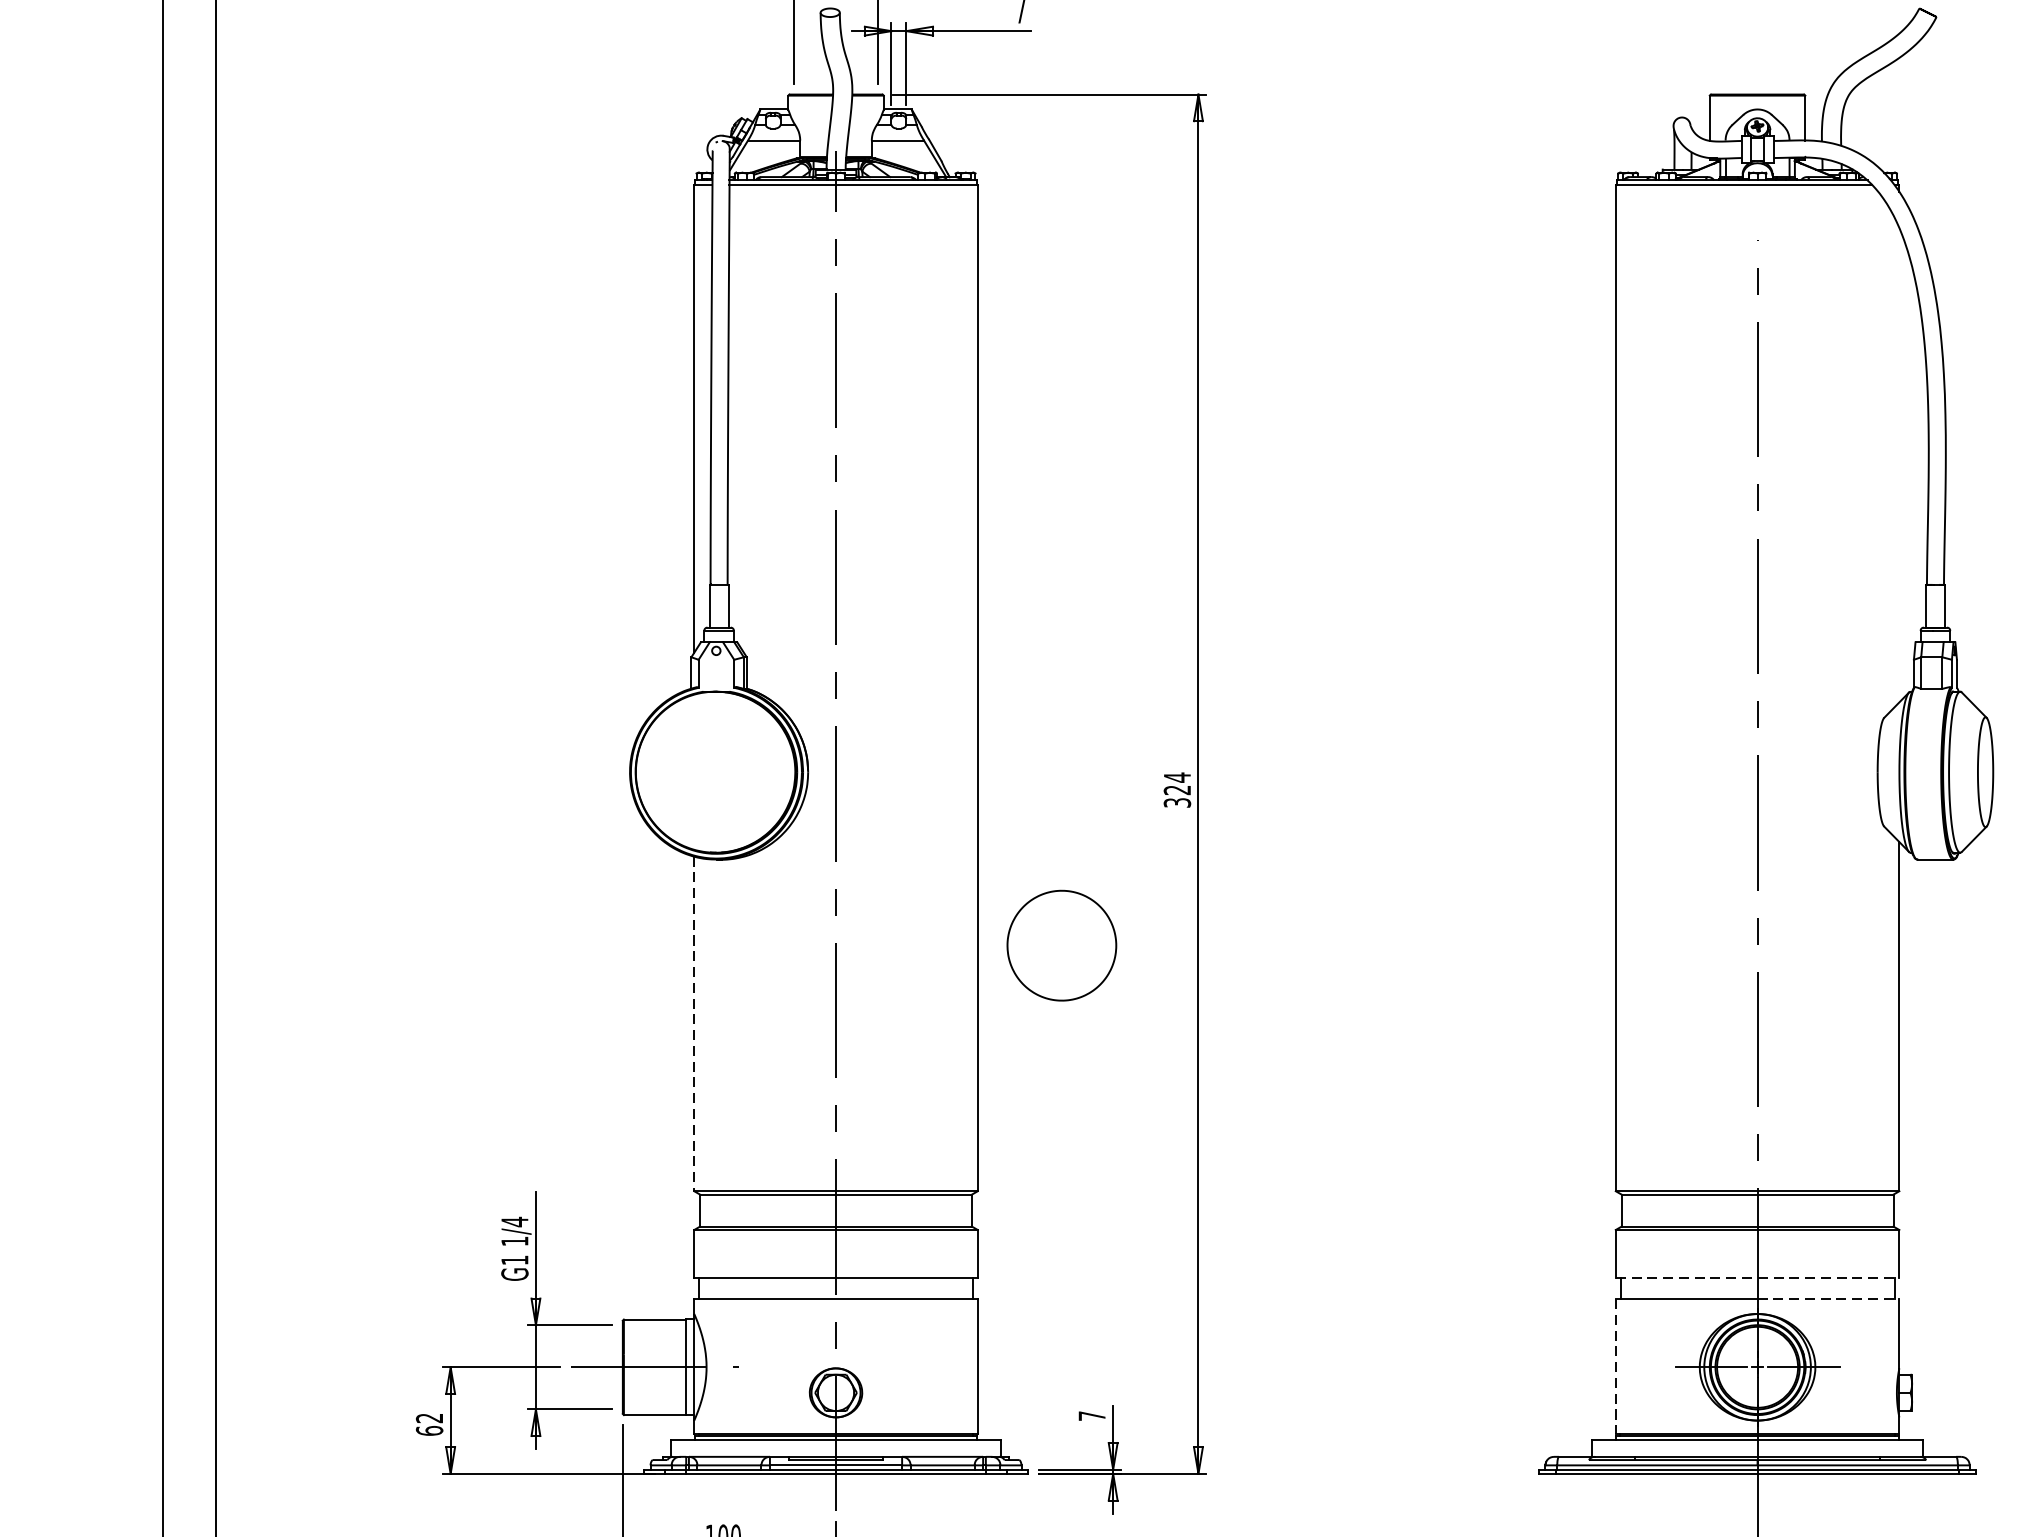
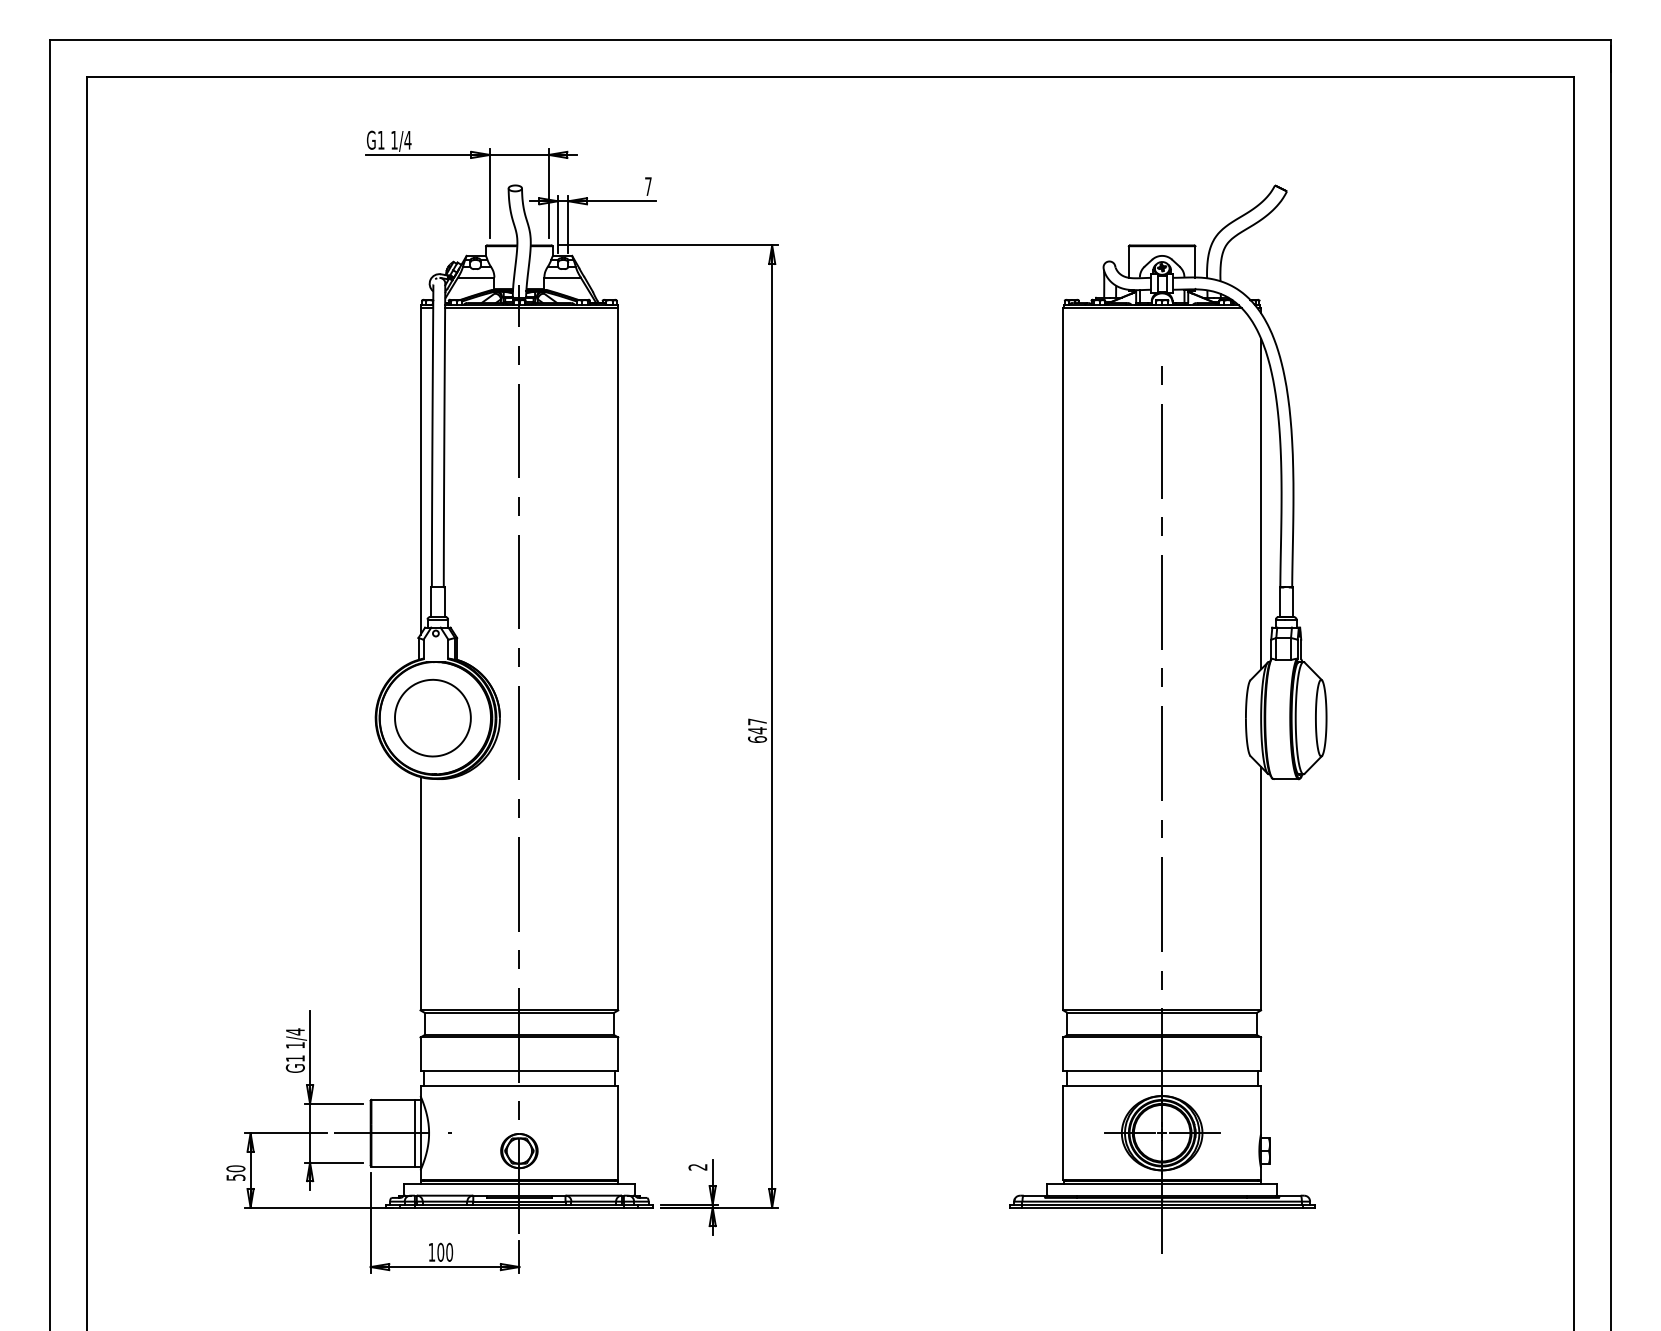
line: (1899, 464) -> (1261, 503), added
text: (1177, 789) -> (757, 730), 324 -> 647
part: (1061, 944) -> (432, 717), moved
line: (694, 1023) -> (420, 893), dashed -> solid
line: (1758, 1277) -> (1162, 1070), dashed -> solid
line: (1829, 1298) -> (1212, 1085), dashed -> solid
line: (1616, 1367) -> (1063, 1133), dashed -> solid
text: (1091, 1416) -> (697, 1167), 7 -> 2
text: (429, 1423) -> (235, 1172), 62 -> 50

